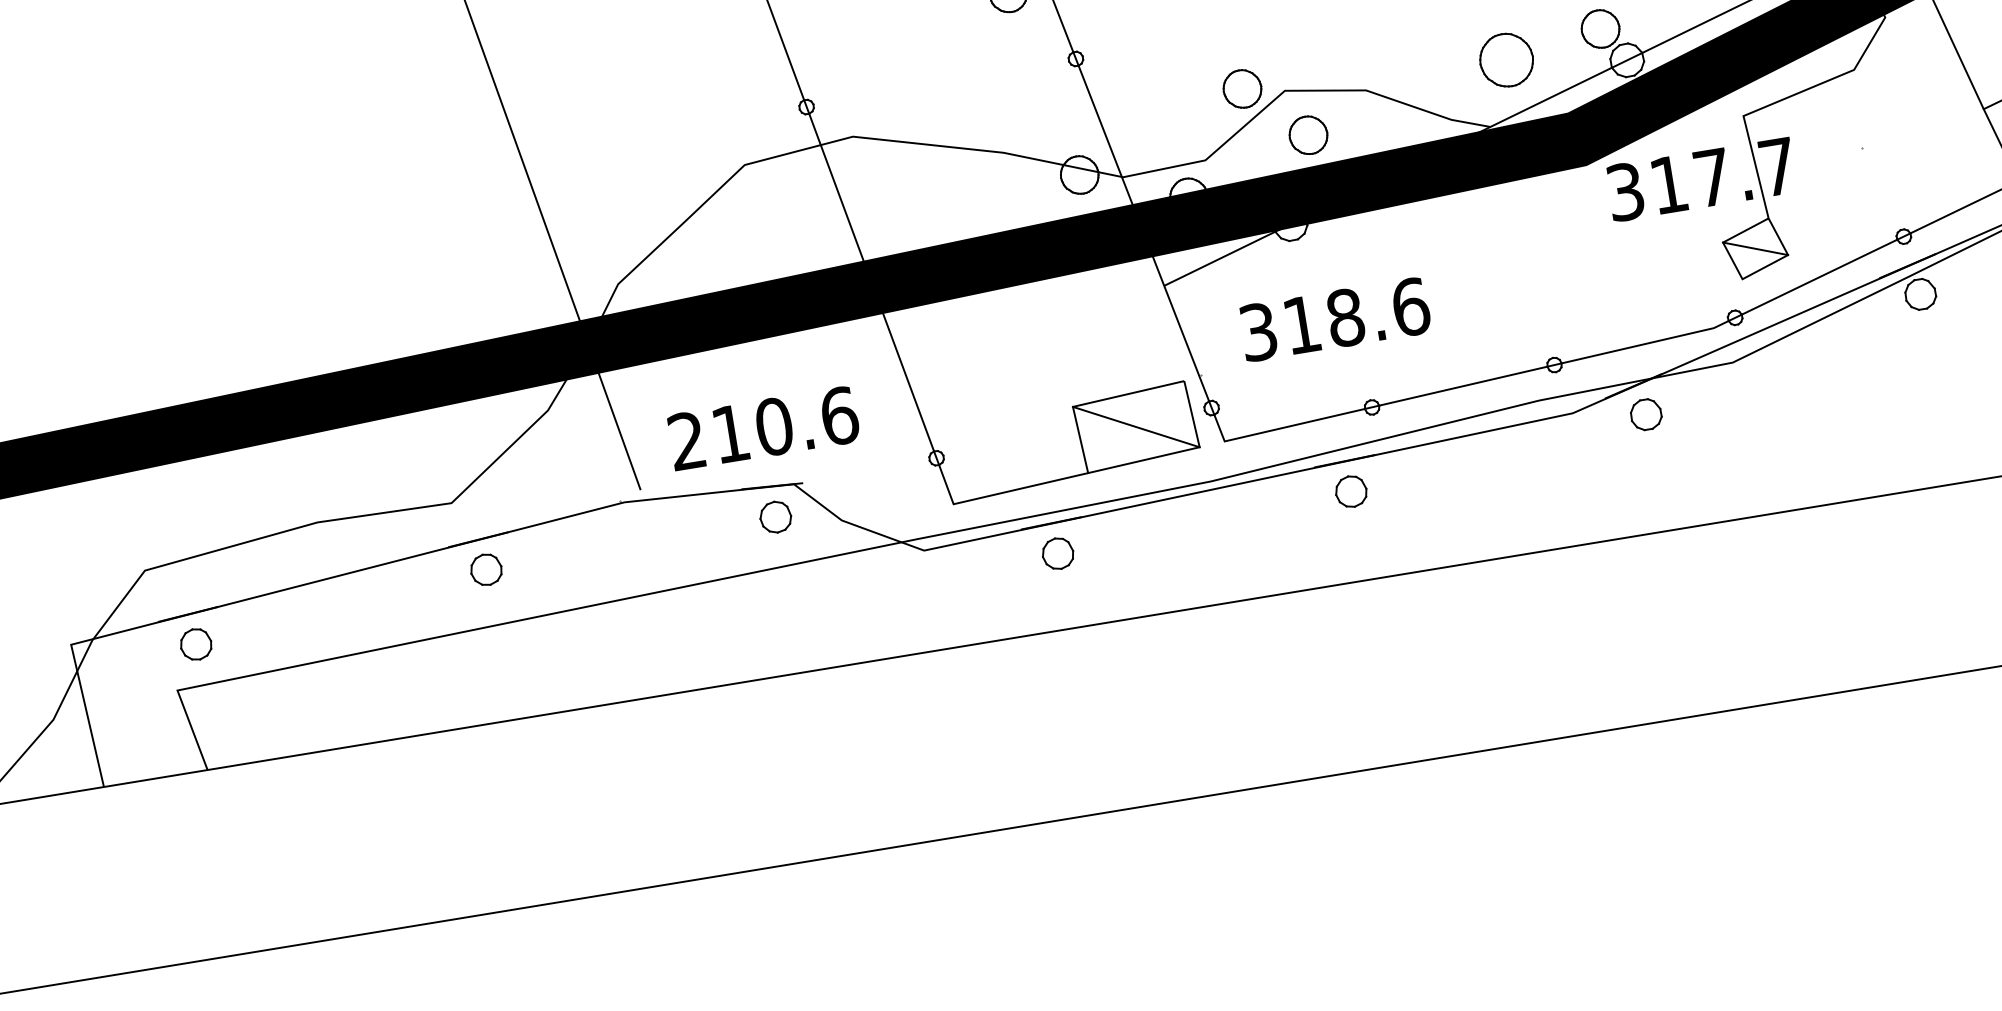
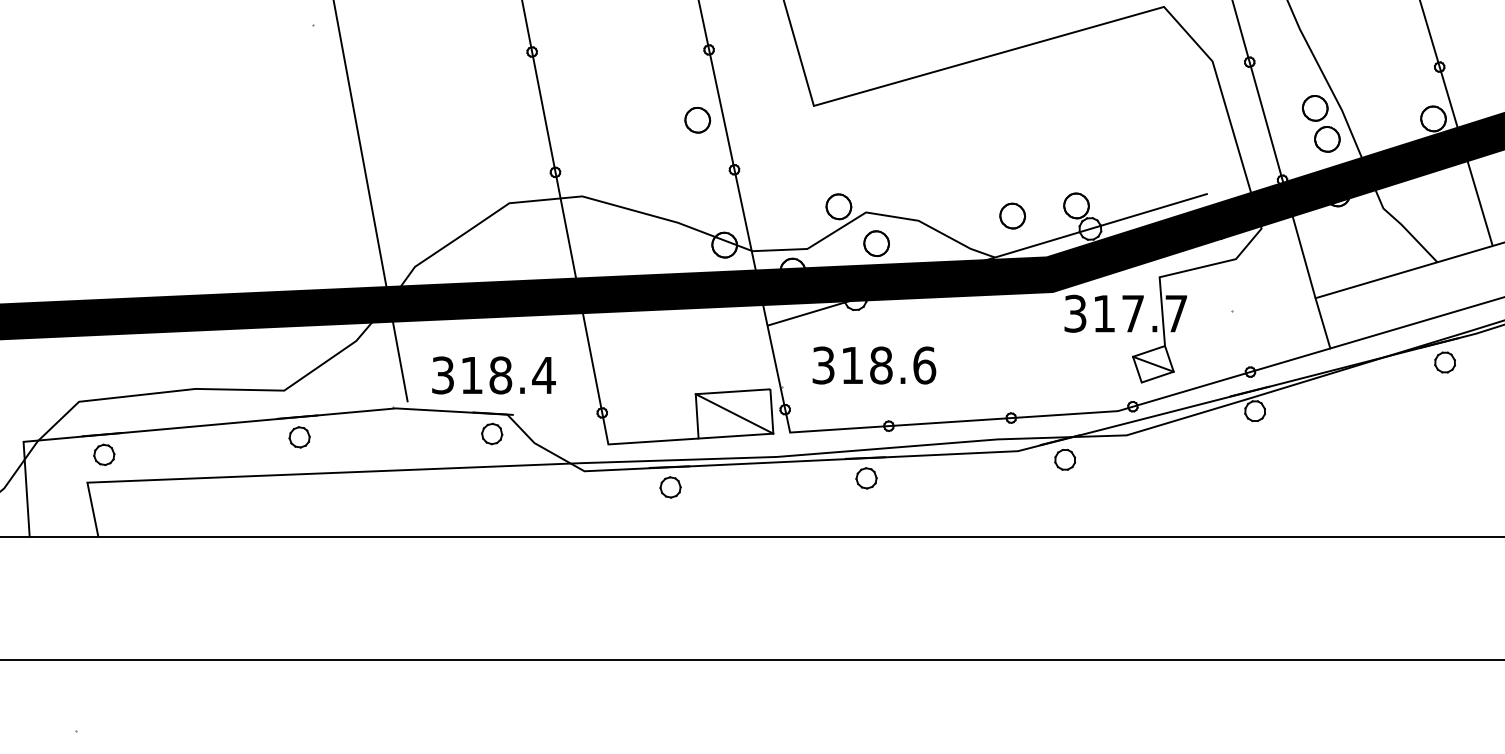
part: (1506, 59) -> (1012, 215), size x0.71
text: (763, 428) -> (493, 375), 210.6 -> 318.4

